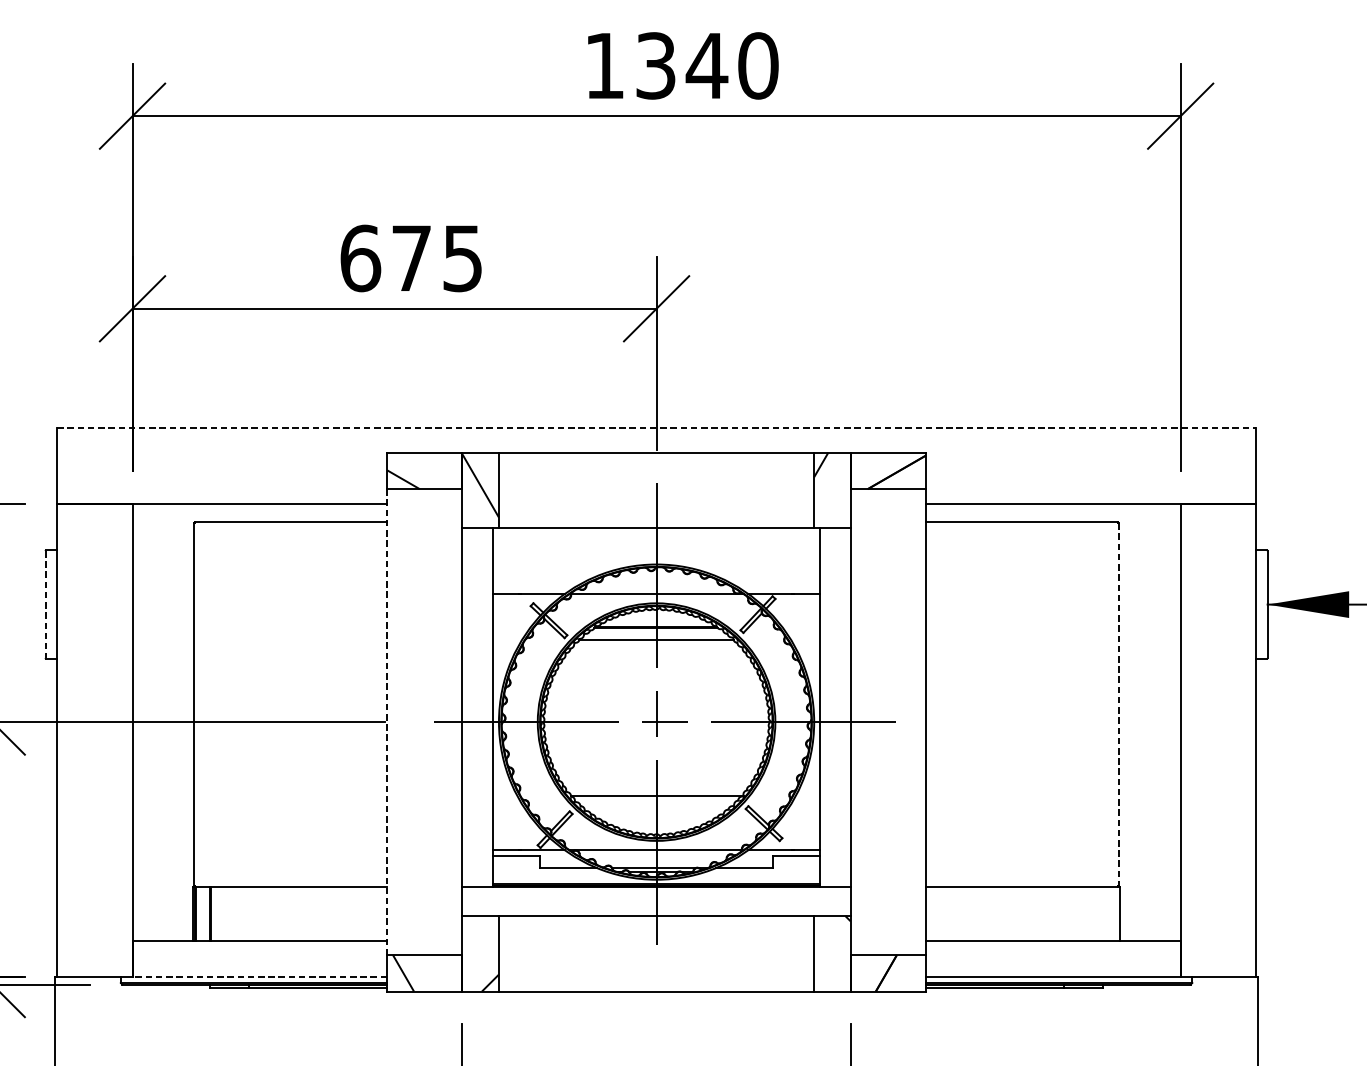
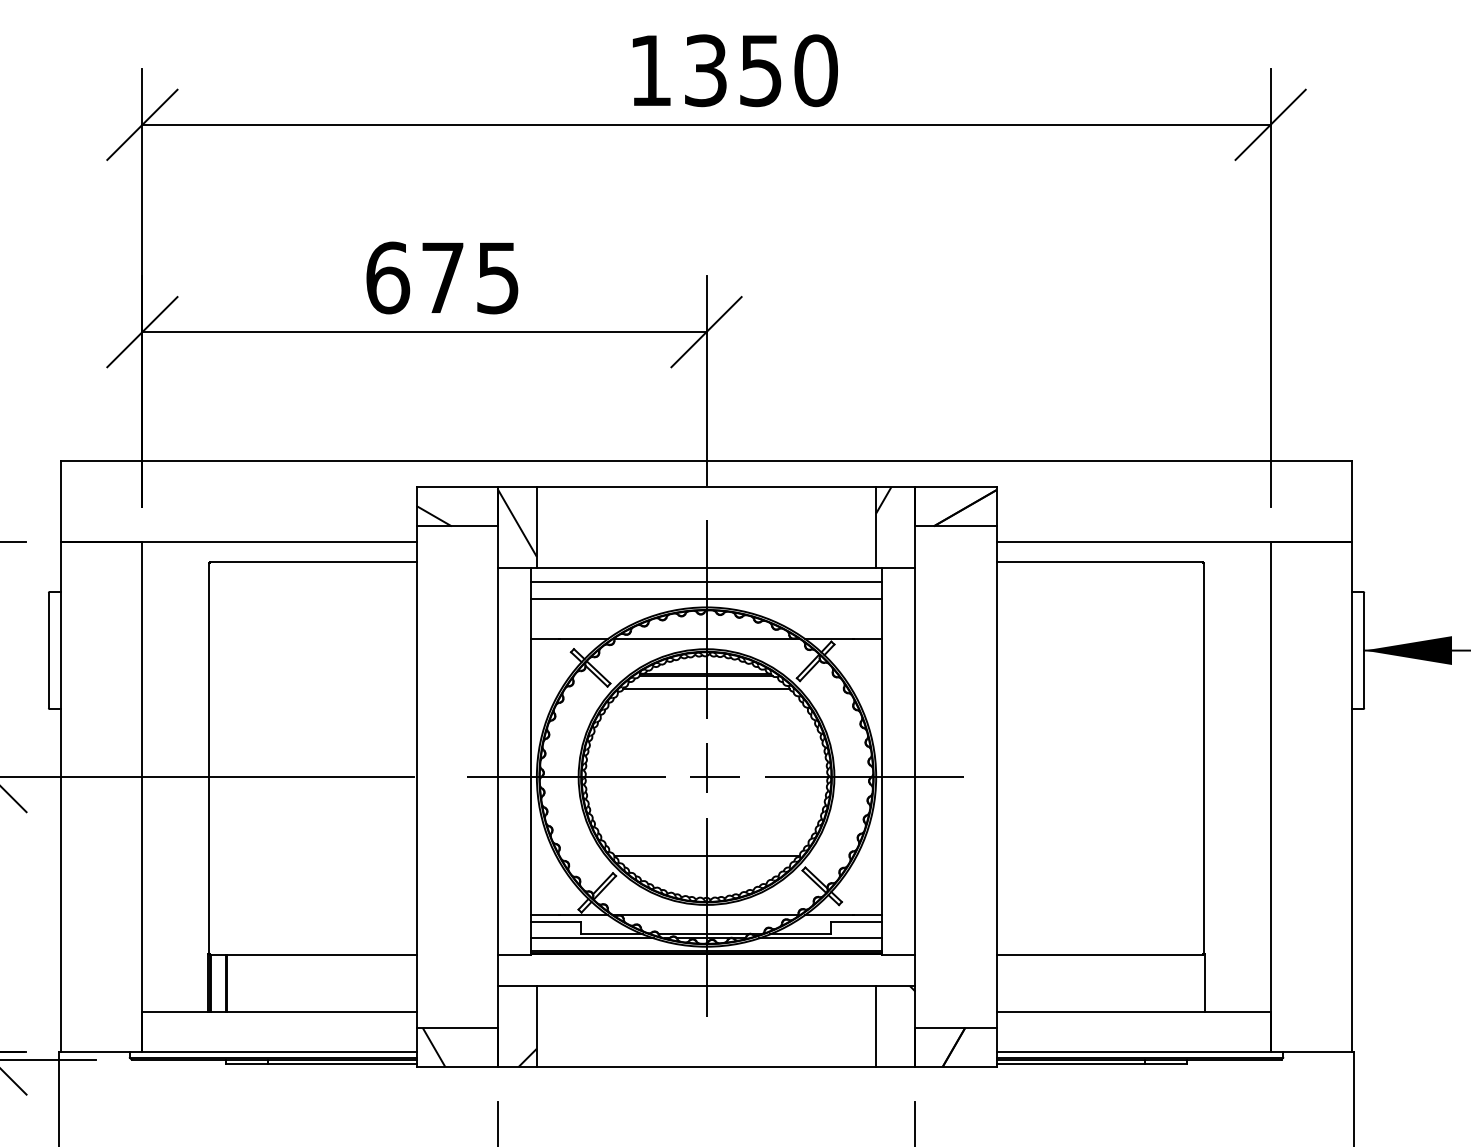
text: (706, 66) -> (760, 71), 1340 -> 1350
line: (657, 428) -> (707, 460), dashed -> solid
line: (656, 540) -> (706, 581), added
line: (656, 556) -> (706, 598), added
line: (45, 604) -> (48, 650), dashed -> solid
line: (1118, 704) -> (1203, 758), dashed -> solid
line: (387, 722) -> (416, 777), dashed -> solid
line: (549, 872) -> (591, 938), added
line: (762, 872) -> (820, 938), added
line: (258, 977) -> (278, 1051), dashed -> solid

